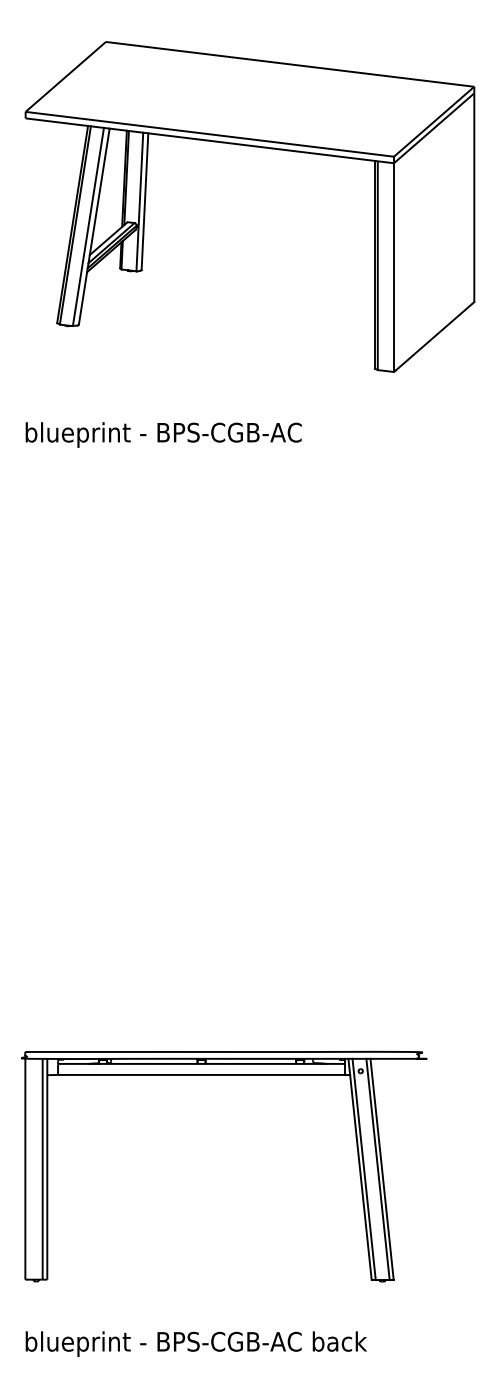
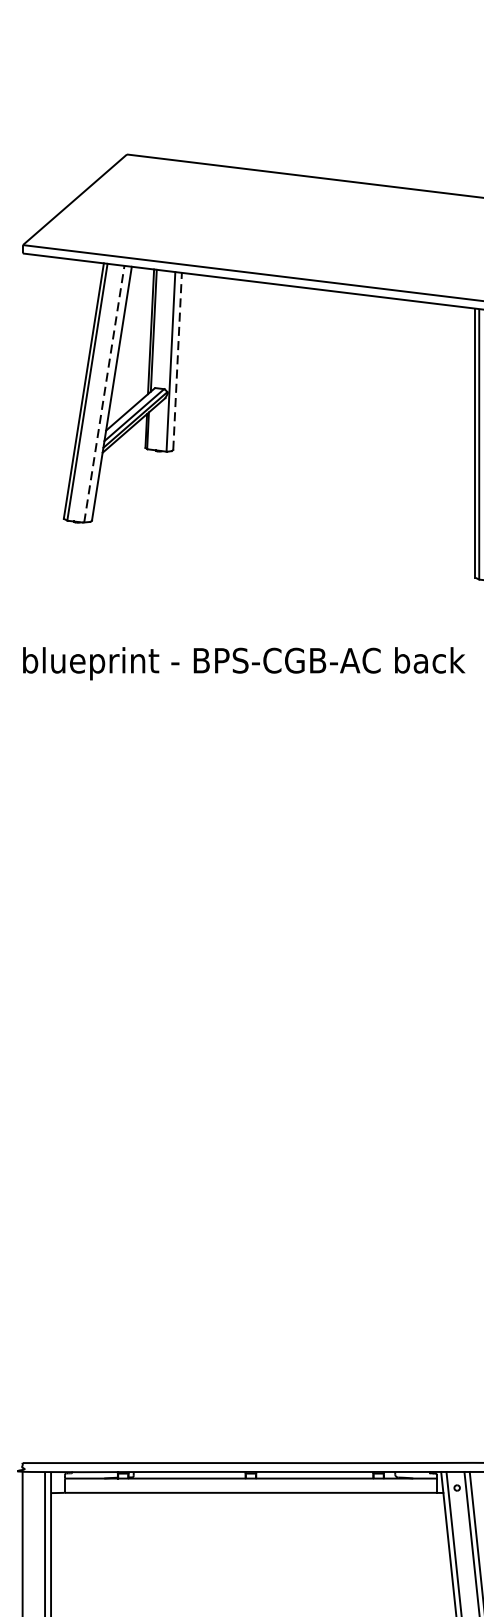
line: (145, 201) -> (178, 361), solid -> dashed
line: (88, 226) -> (104, 393), solid -> dashed
text: (339, 432) -> (429, 660), blueprint - BPS-CGB-AC -> blueprint - BPS-CGB-AC back

